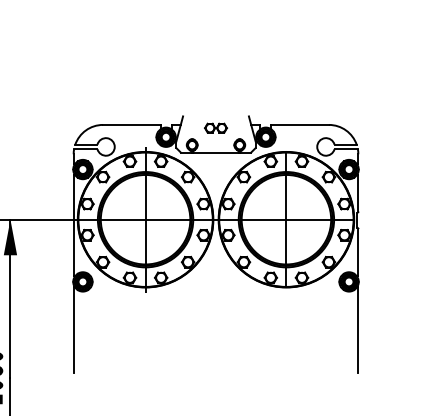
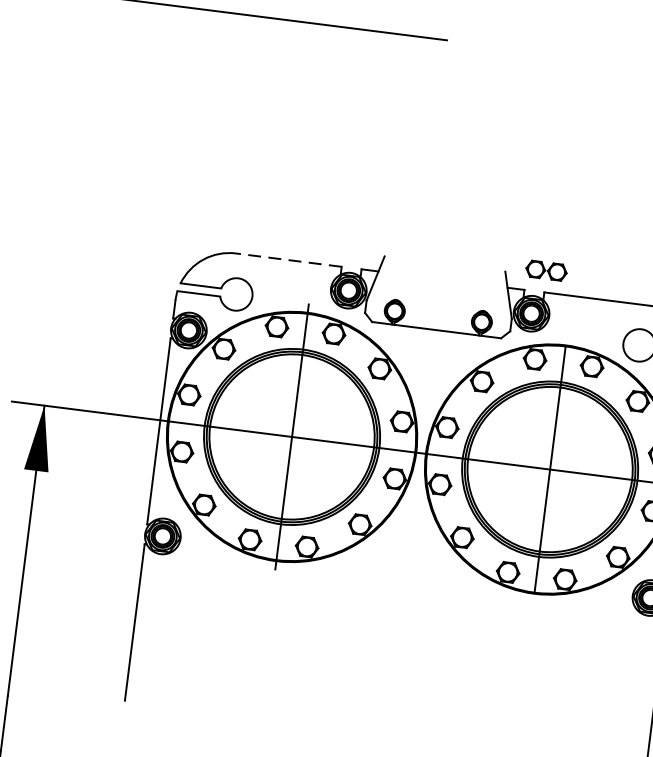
line: (131, 124) -> (288, 259), solid -> dashed
part: (215, 127) -> (545, 269), moved

